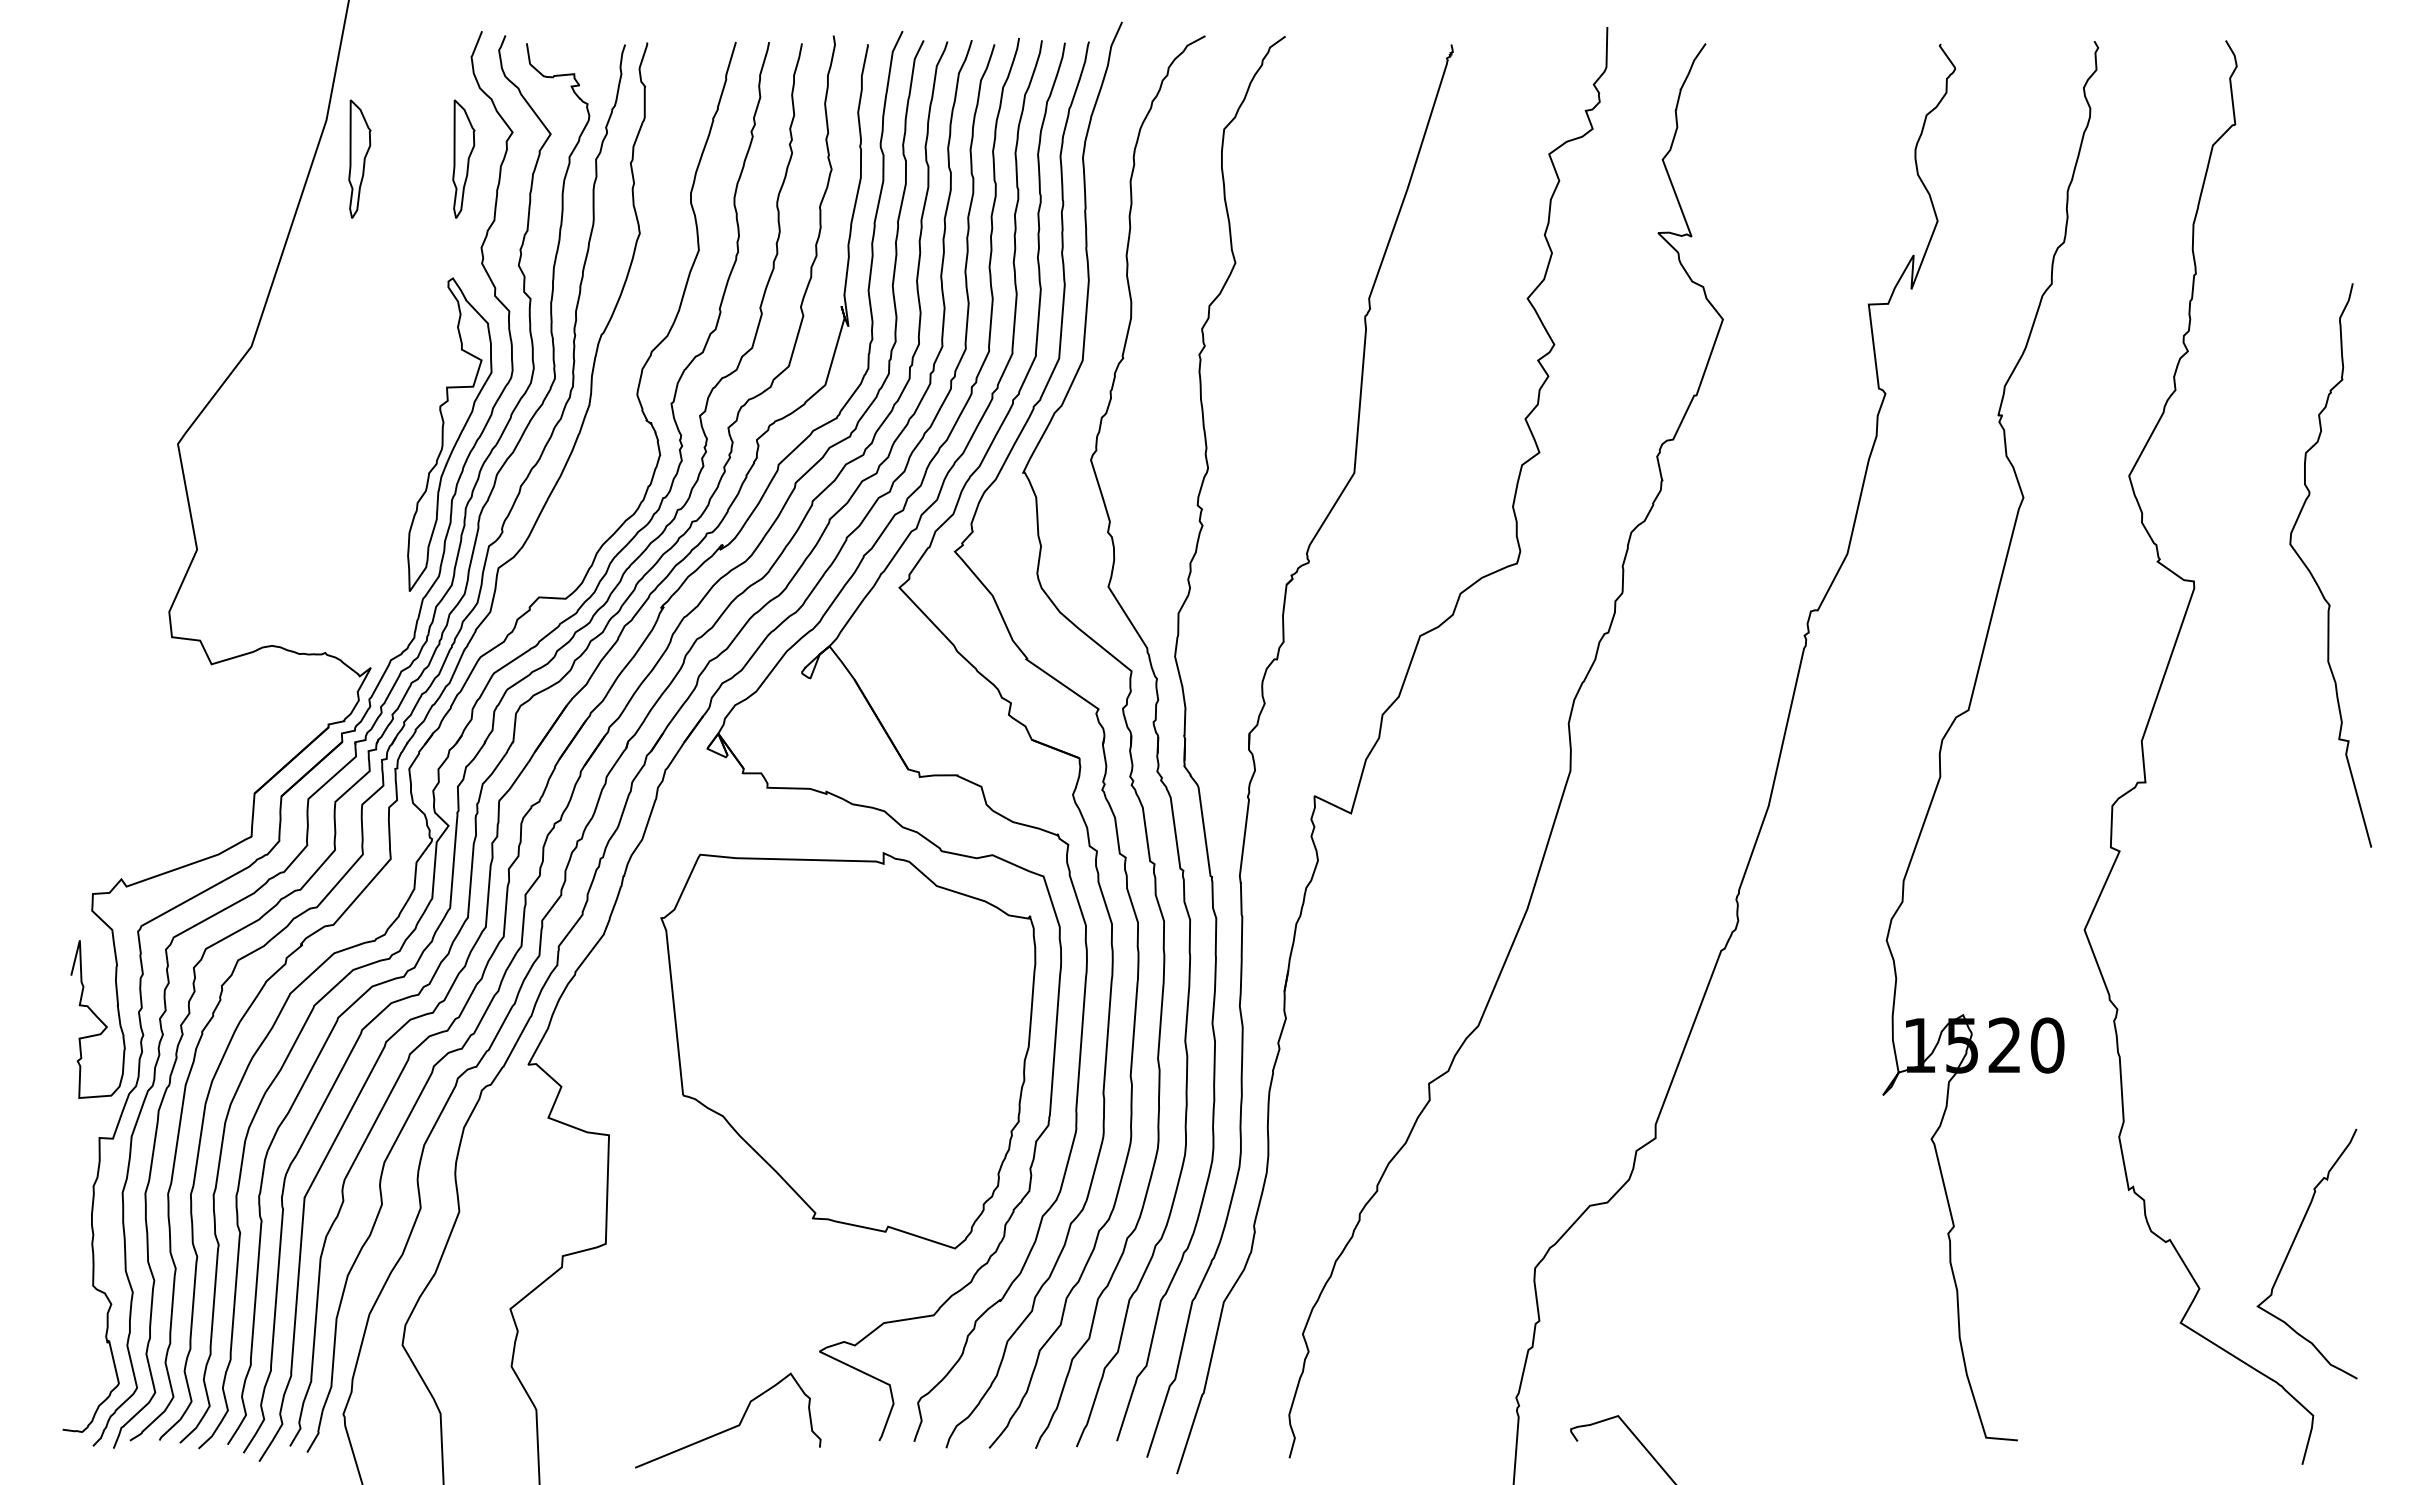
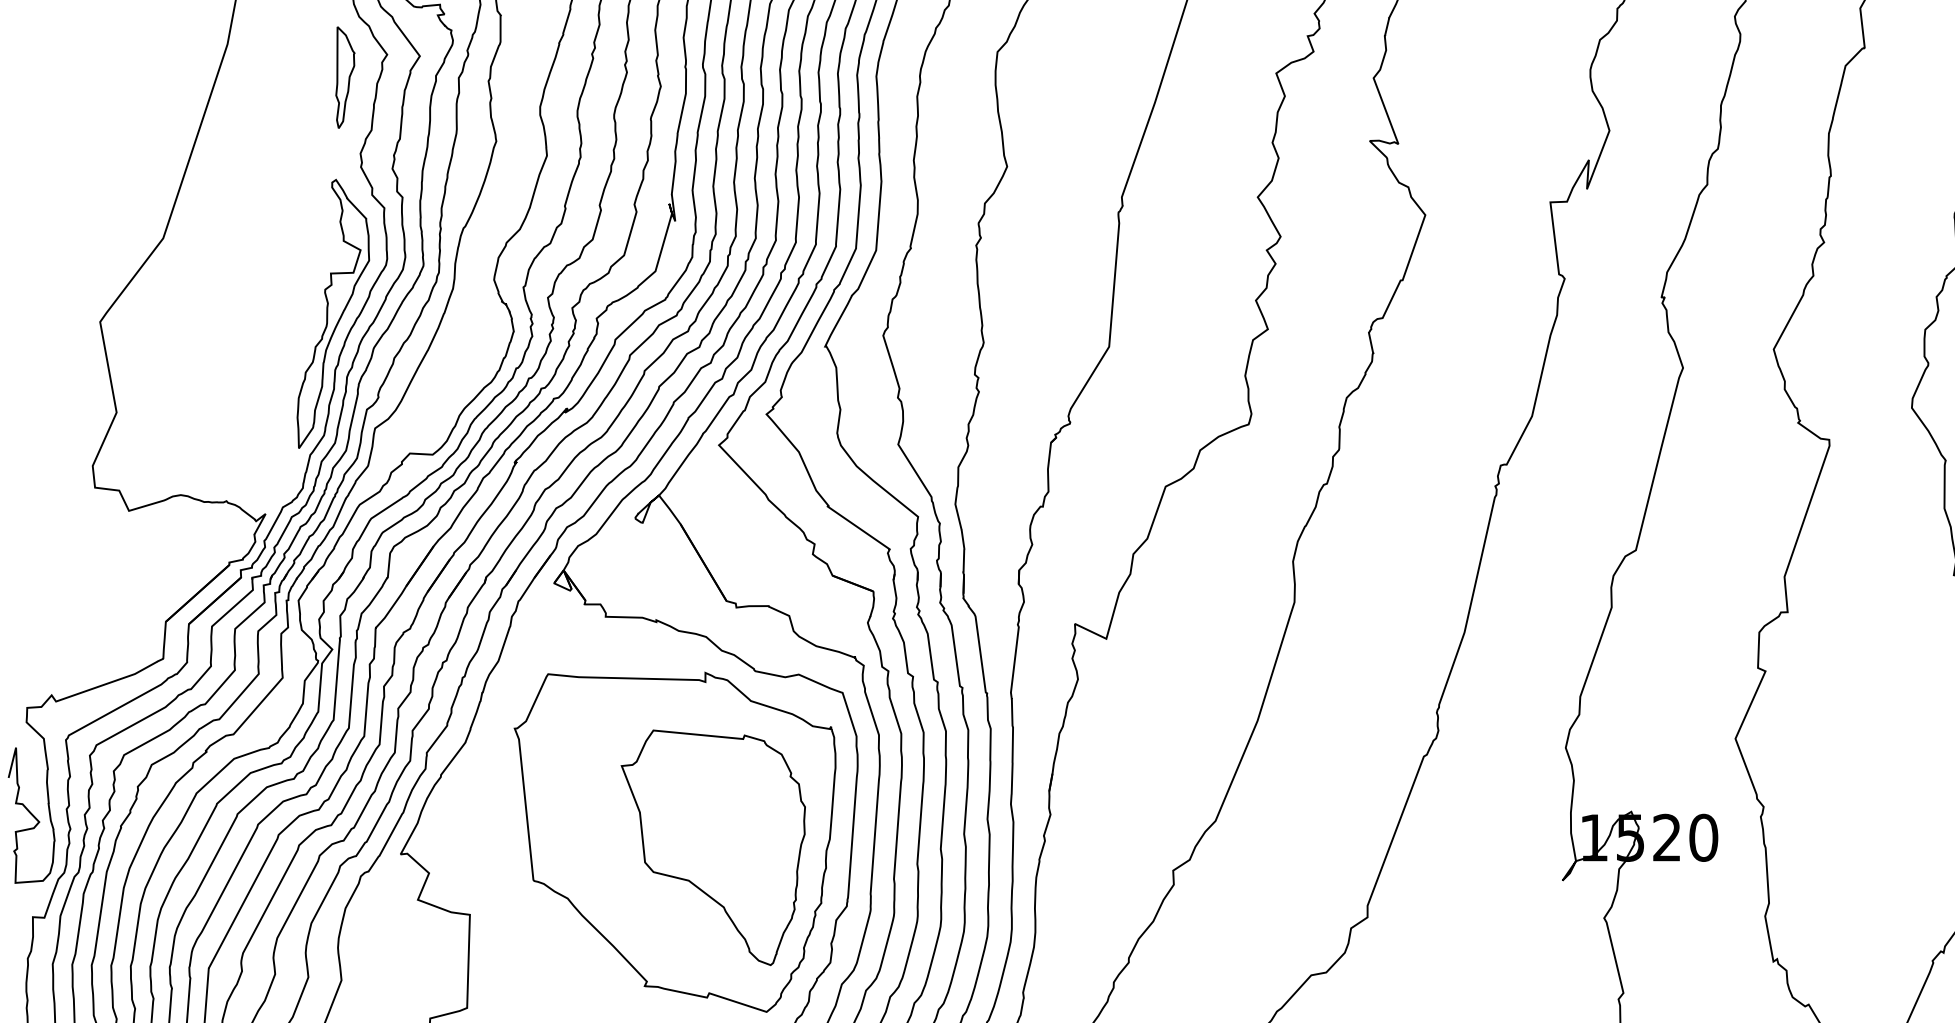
part: (359, 158) -> (255, 77), removed
part: (892, 1056) -> (713, 847), added

